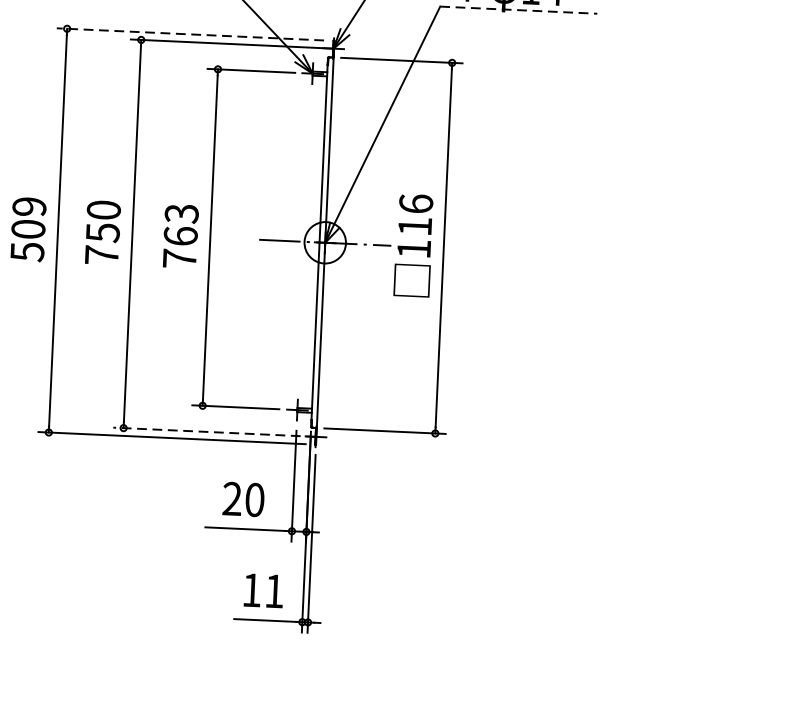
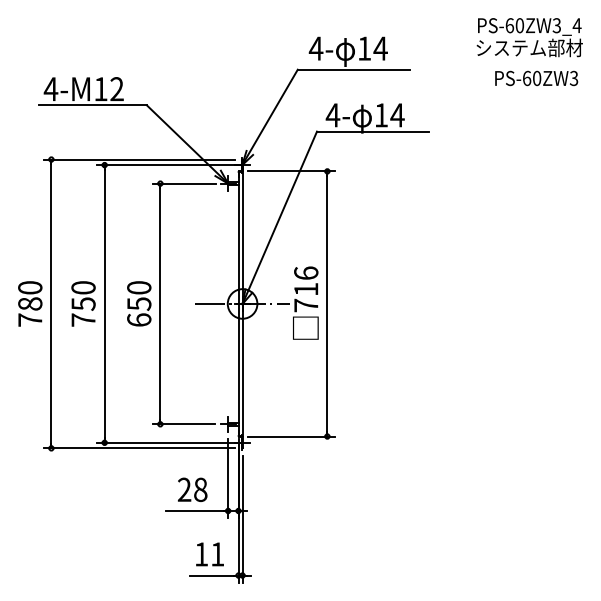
line: (519, 10) -> (373, 131), dashed -> solid
line: (190, 34) -> (139, 159), dashed -> solid
text: (28, 230) -> (30, 304), 509 -> 780
text: (181, 235) -> (139, 303), 763 -> 650
text: (414, 249) -> (306, 305), 116 -> 716
line: (214, 431) -> (169, 442), dashed -> solid
text: (254, 499) -> (200, 489), 20 -> 28

